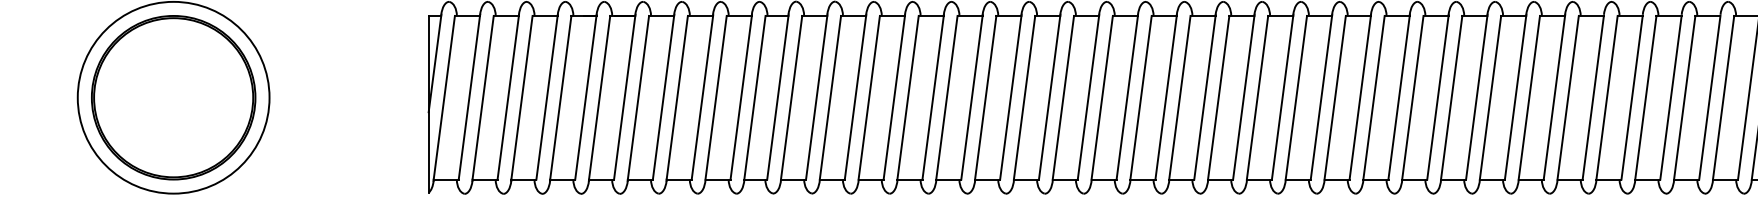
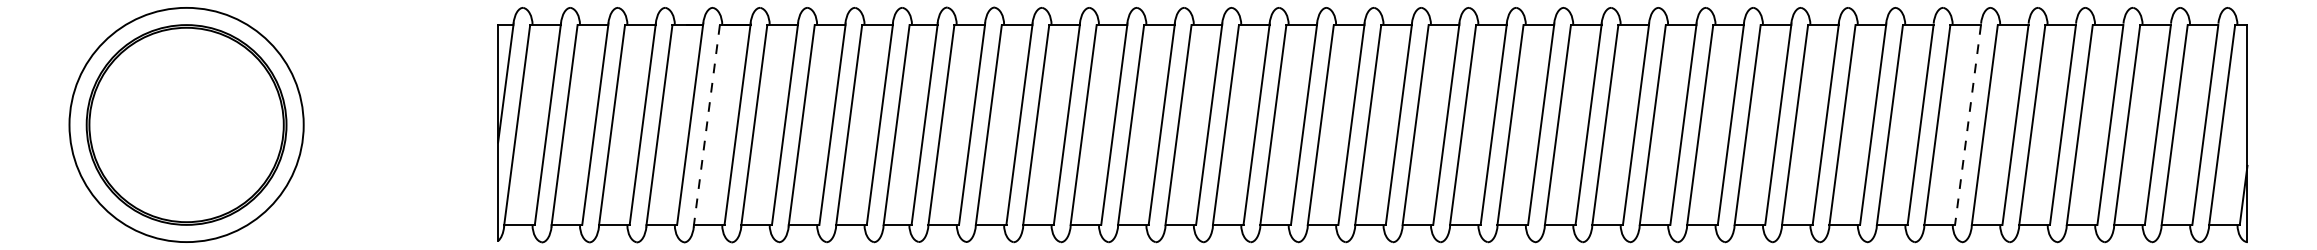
line: (1632, 97) -> (1968, 124), solid -> dashed
line: (599, 98) -> (706, 125), solid -> dashed

